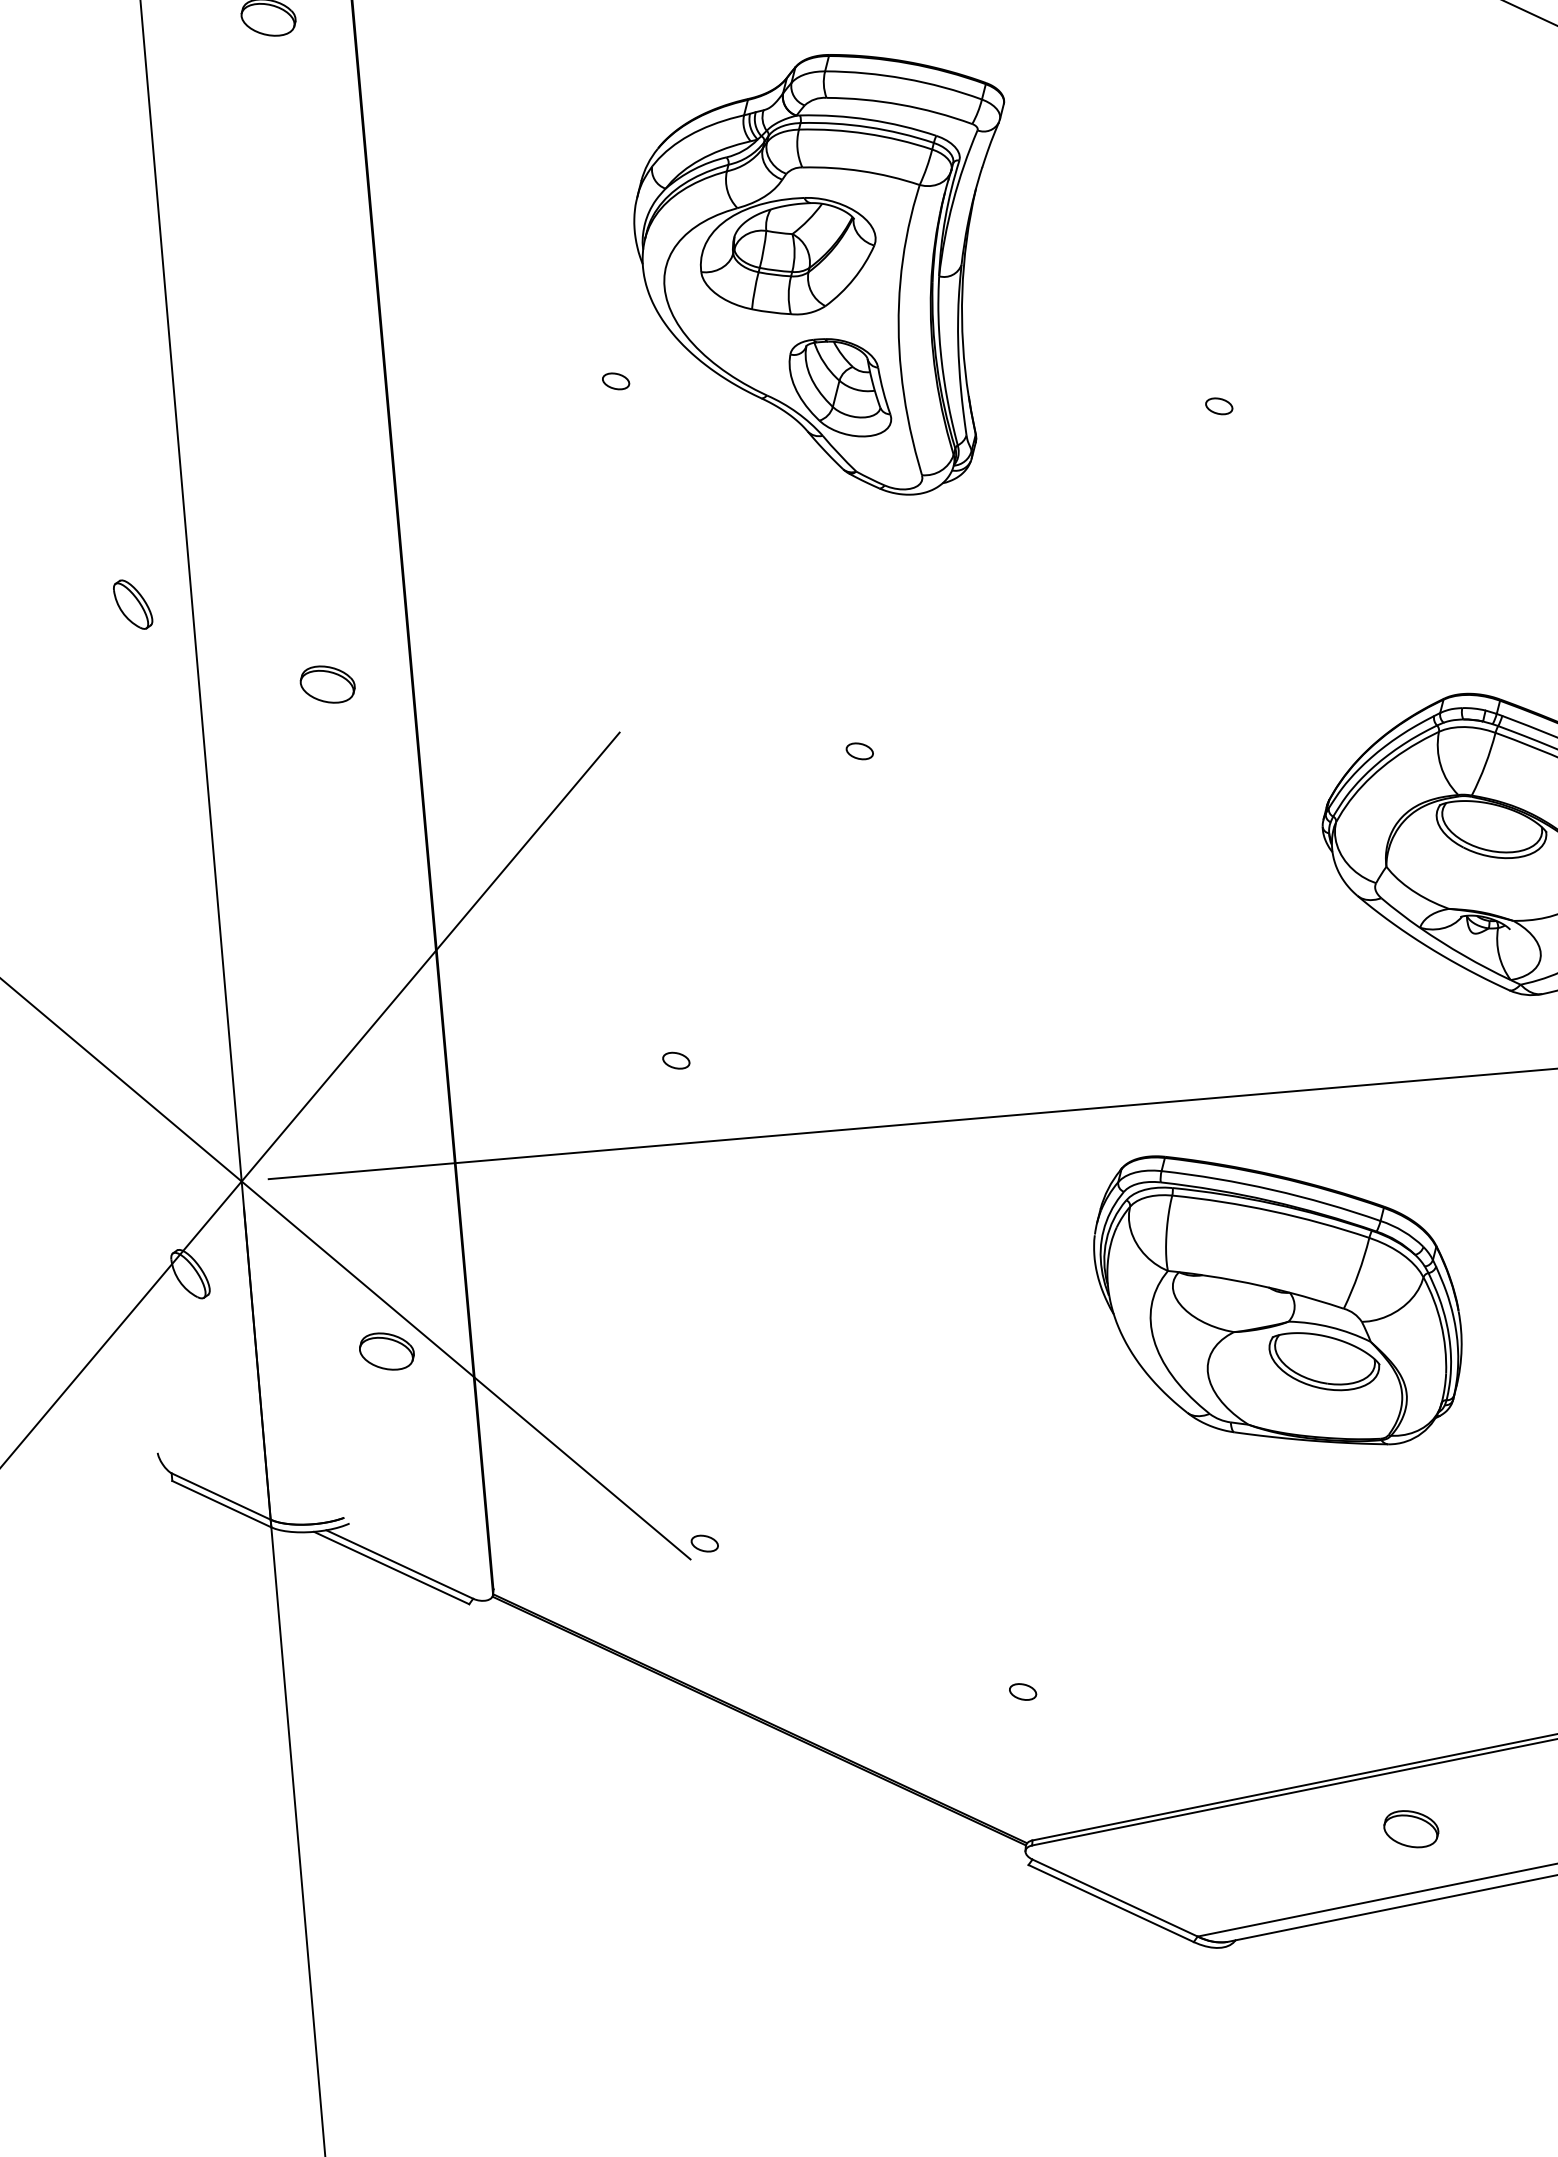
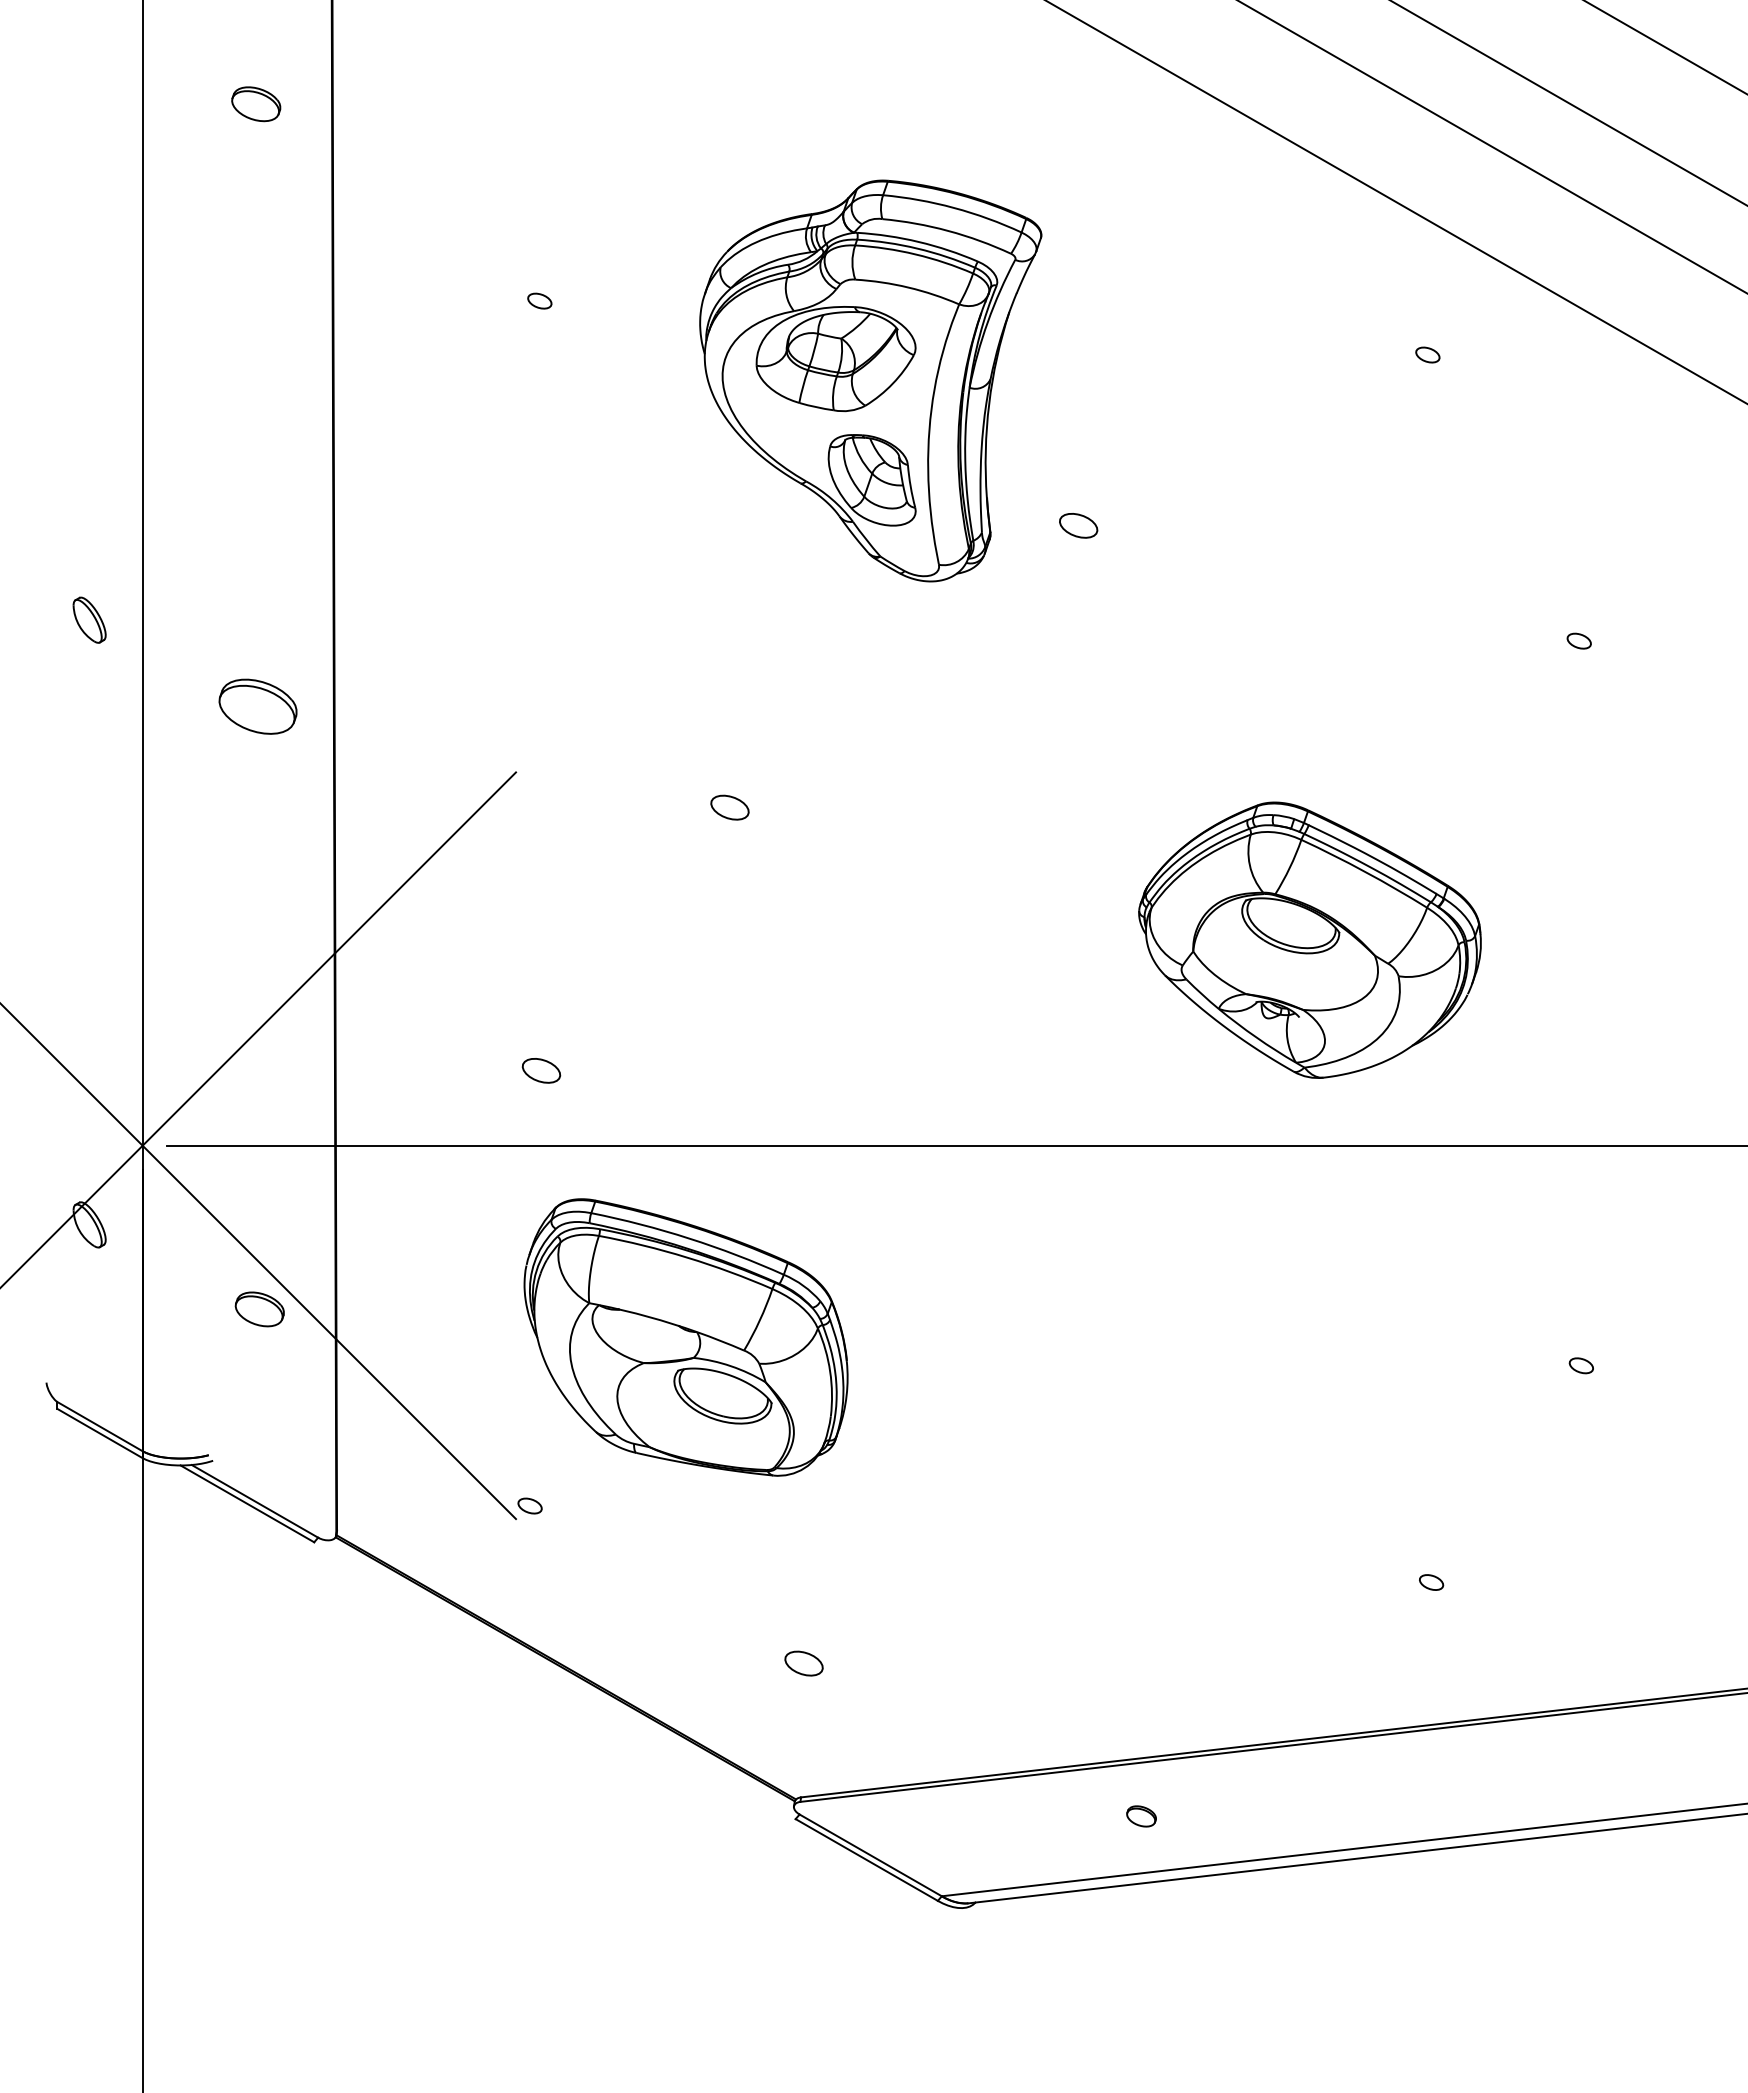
part: (828, 277) -> (870, 380), moved
part: (615, 380) -> (539, 300), moved
part: (1218, 405) -> (1078, 525), size x1.6
part: (327, 684) -> (257, 706), size x1.6
part: (859, 751) -> (729, 807), size x1.6
part: (676, 1060) -> (541, 1070), size x1.6
part: (1277, 1299) -> (685, 1337), moved
part: (1022, 1691) -> (803, 1663), size x1.6
part: (1411, 1829) -> (1141, 1816), size x0.6

